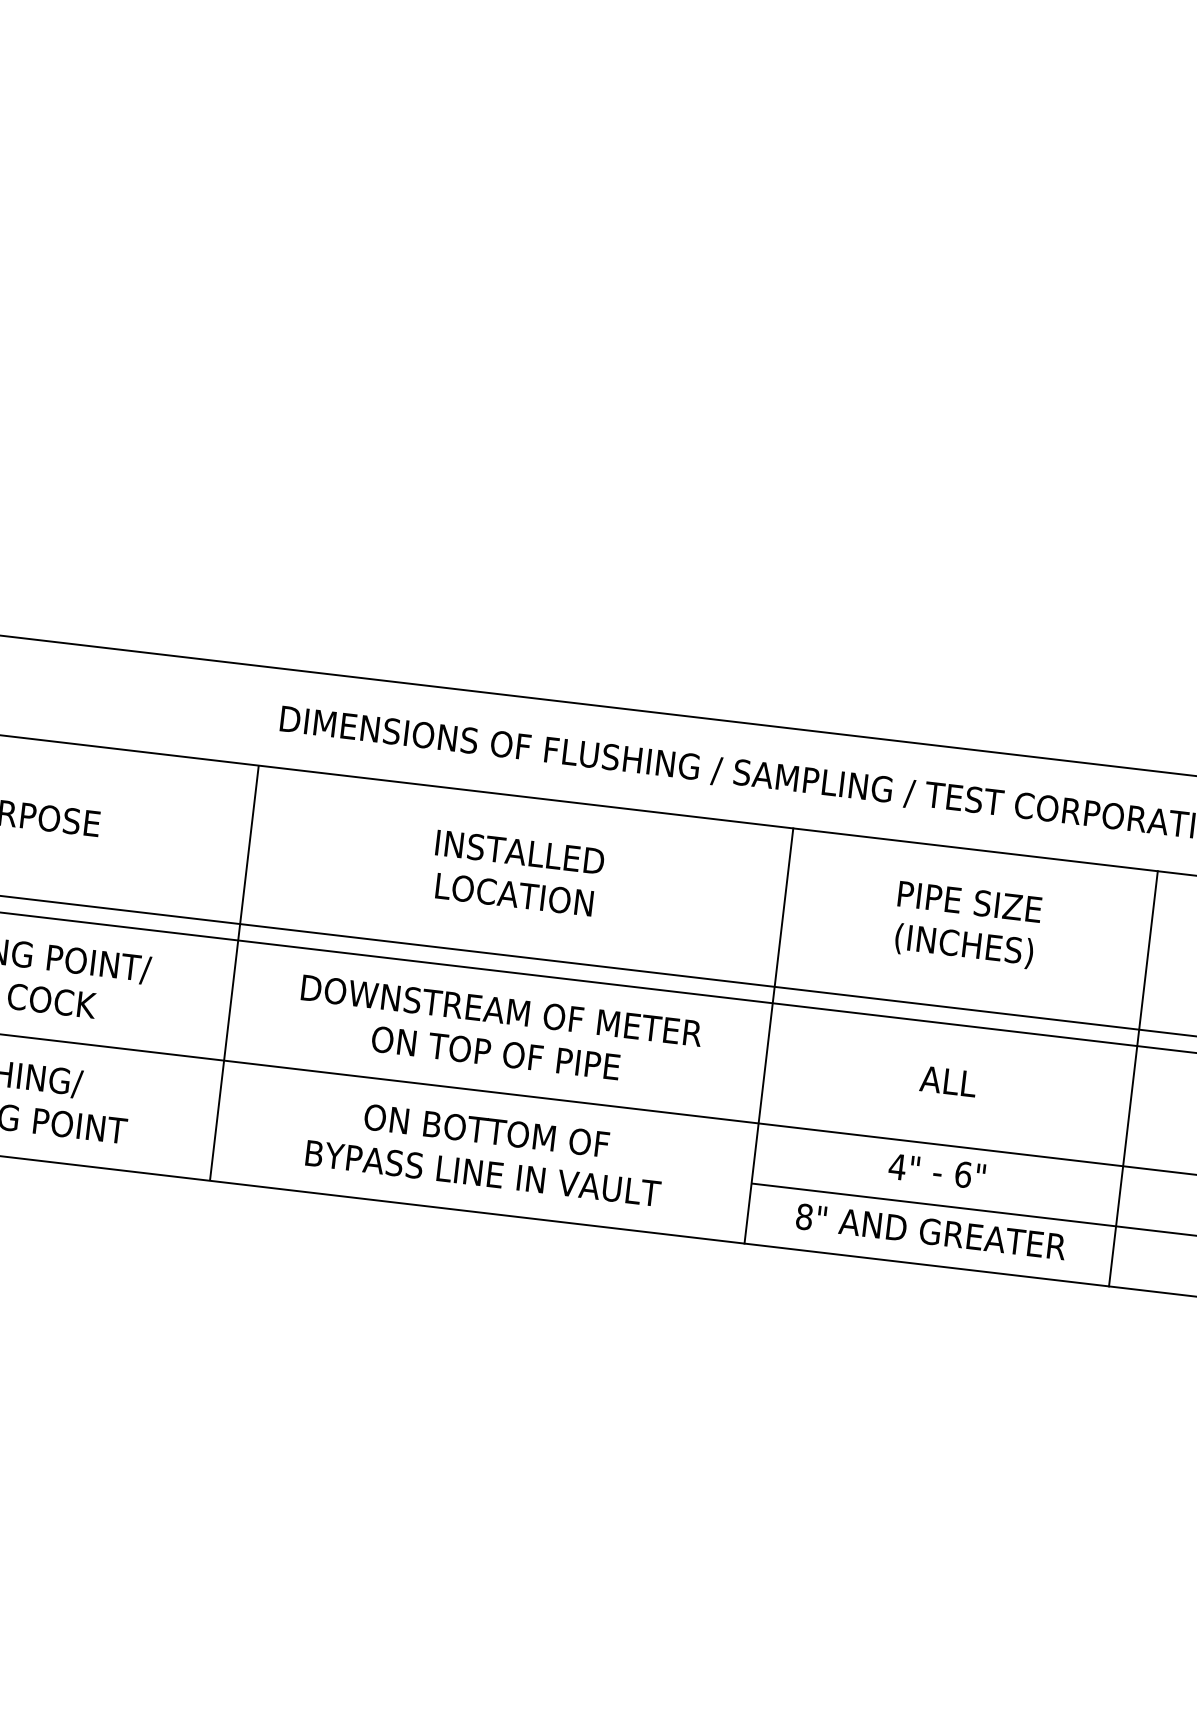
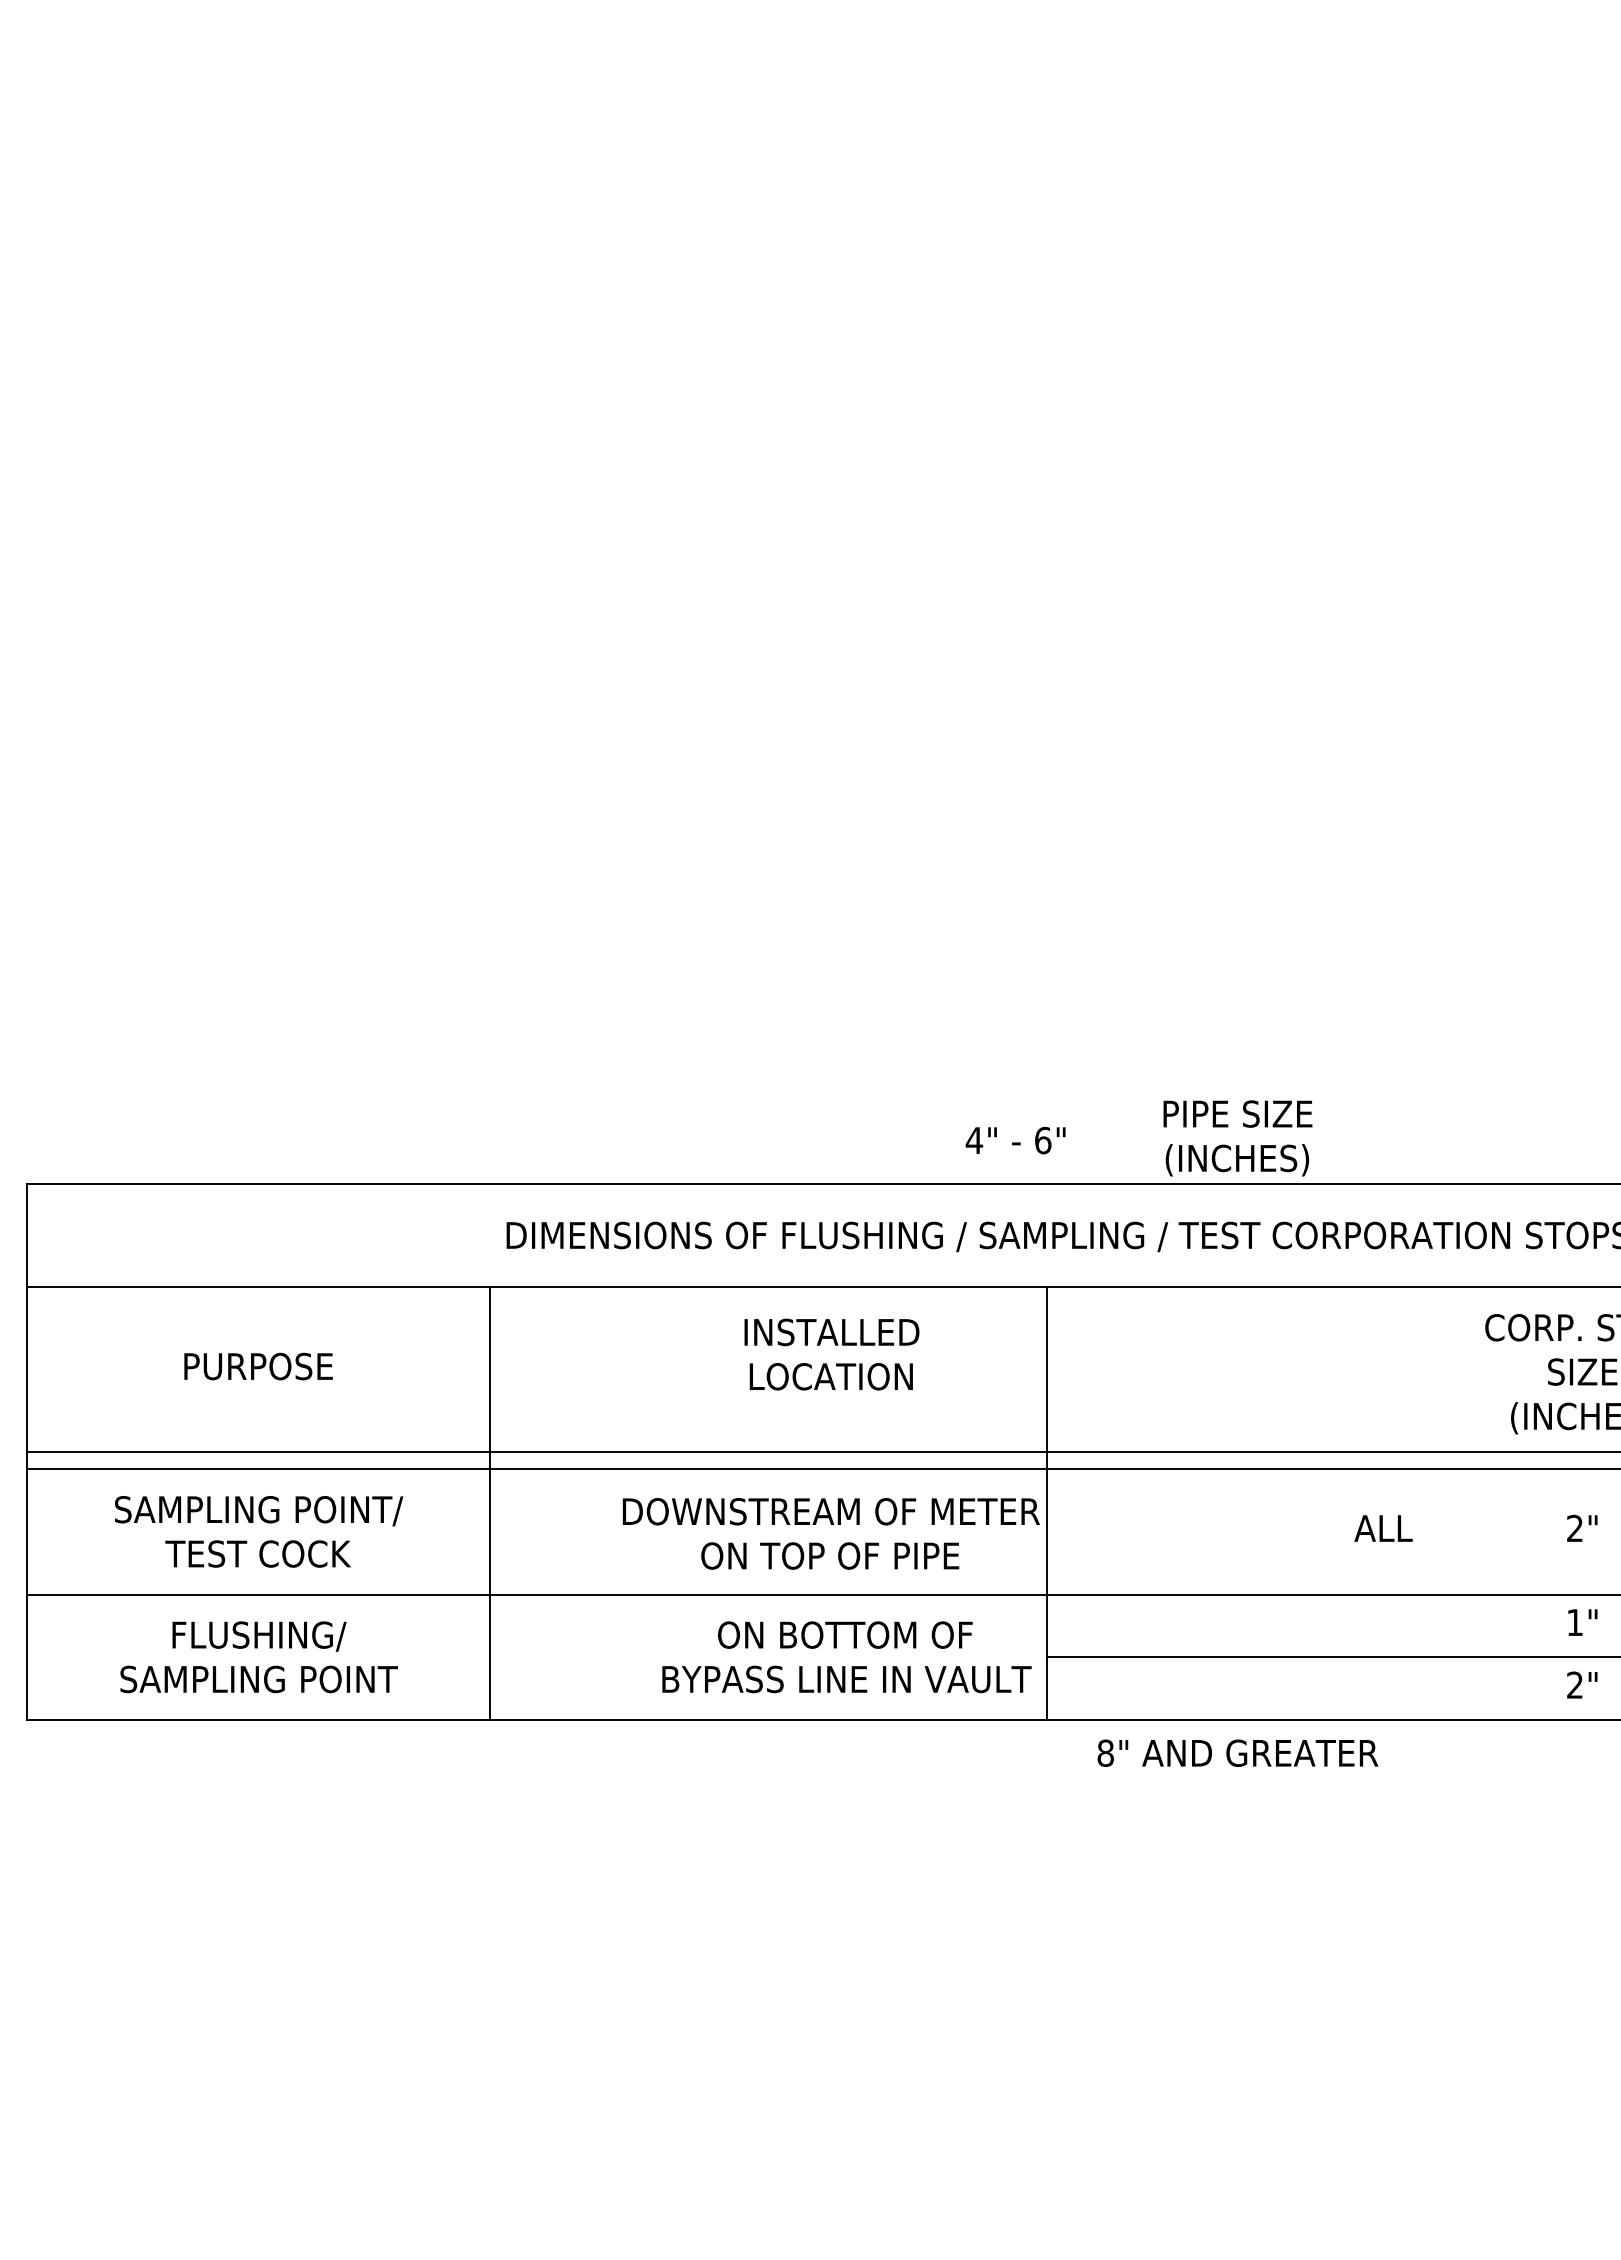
text: (517, 873) -> (831, 1354), moved
text: (966, 925) -> (1237, 1138), moved
text: (498, 1031) -> (830, 1533), moved
line: (1133, 1077) -> (1427, 1502), removed
text: (948, 1081) -> (1383, 1528), moved
text: (485, 1152) -> (846, 1657), moved
text: (936, 1171) -> (1015, 1140), moved
text: (930, 1231) -> (1237, 1752), moved

